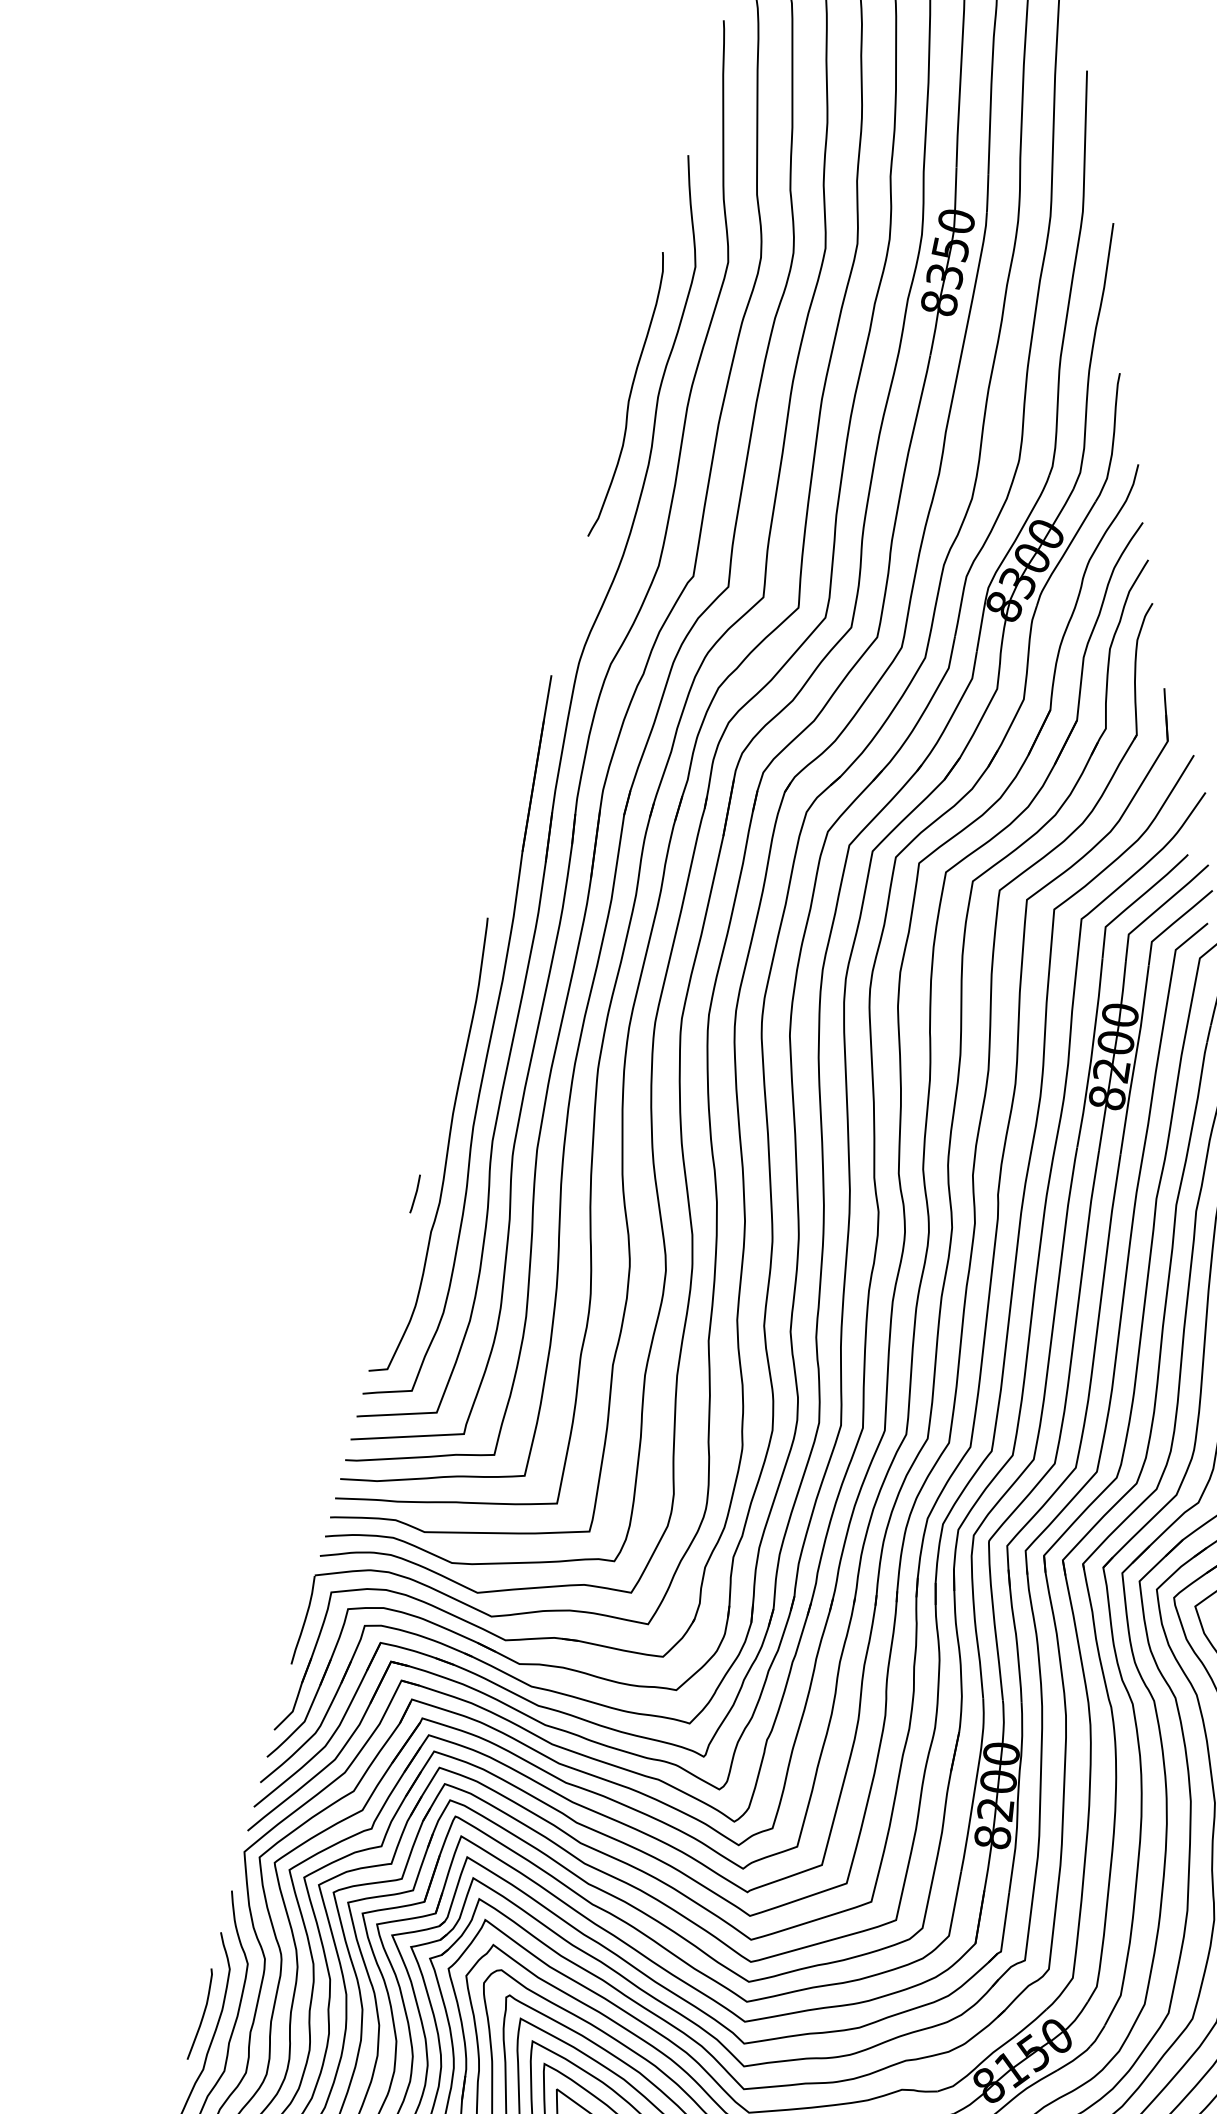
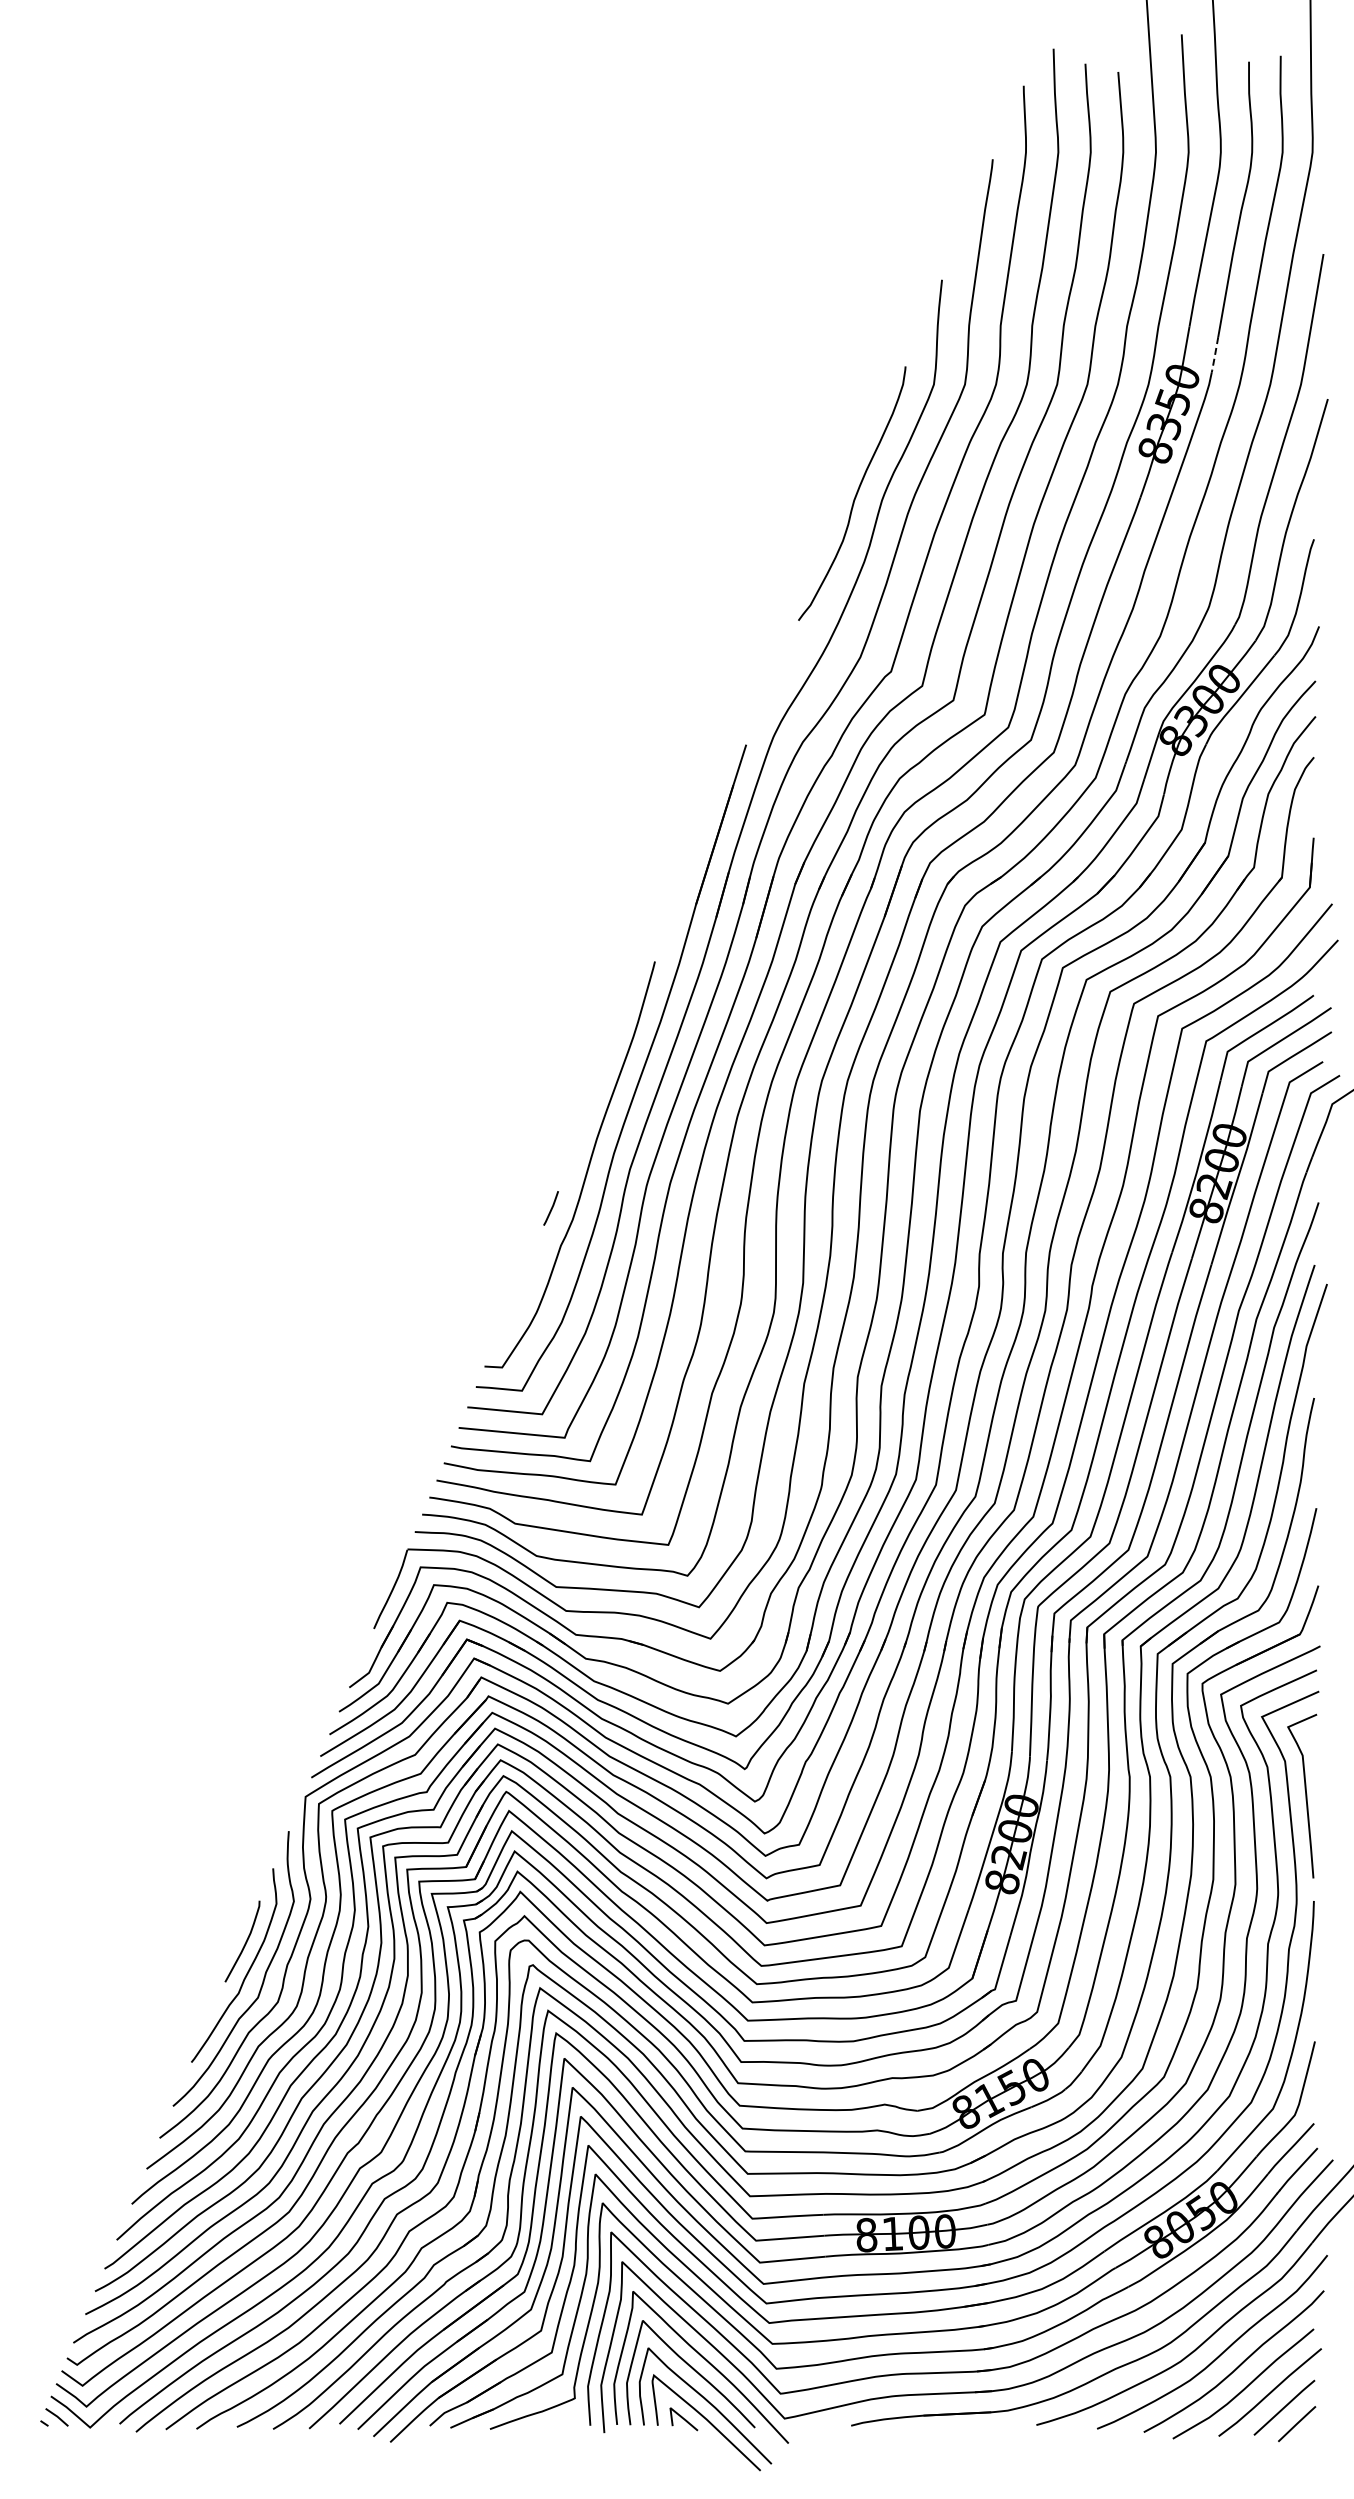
line: (987, 194) -> (1214, 355), solid -> dashed

